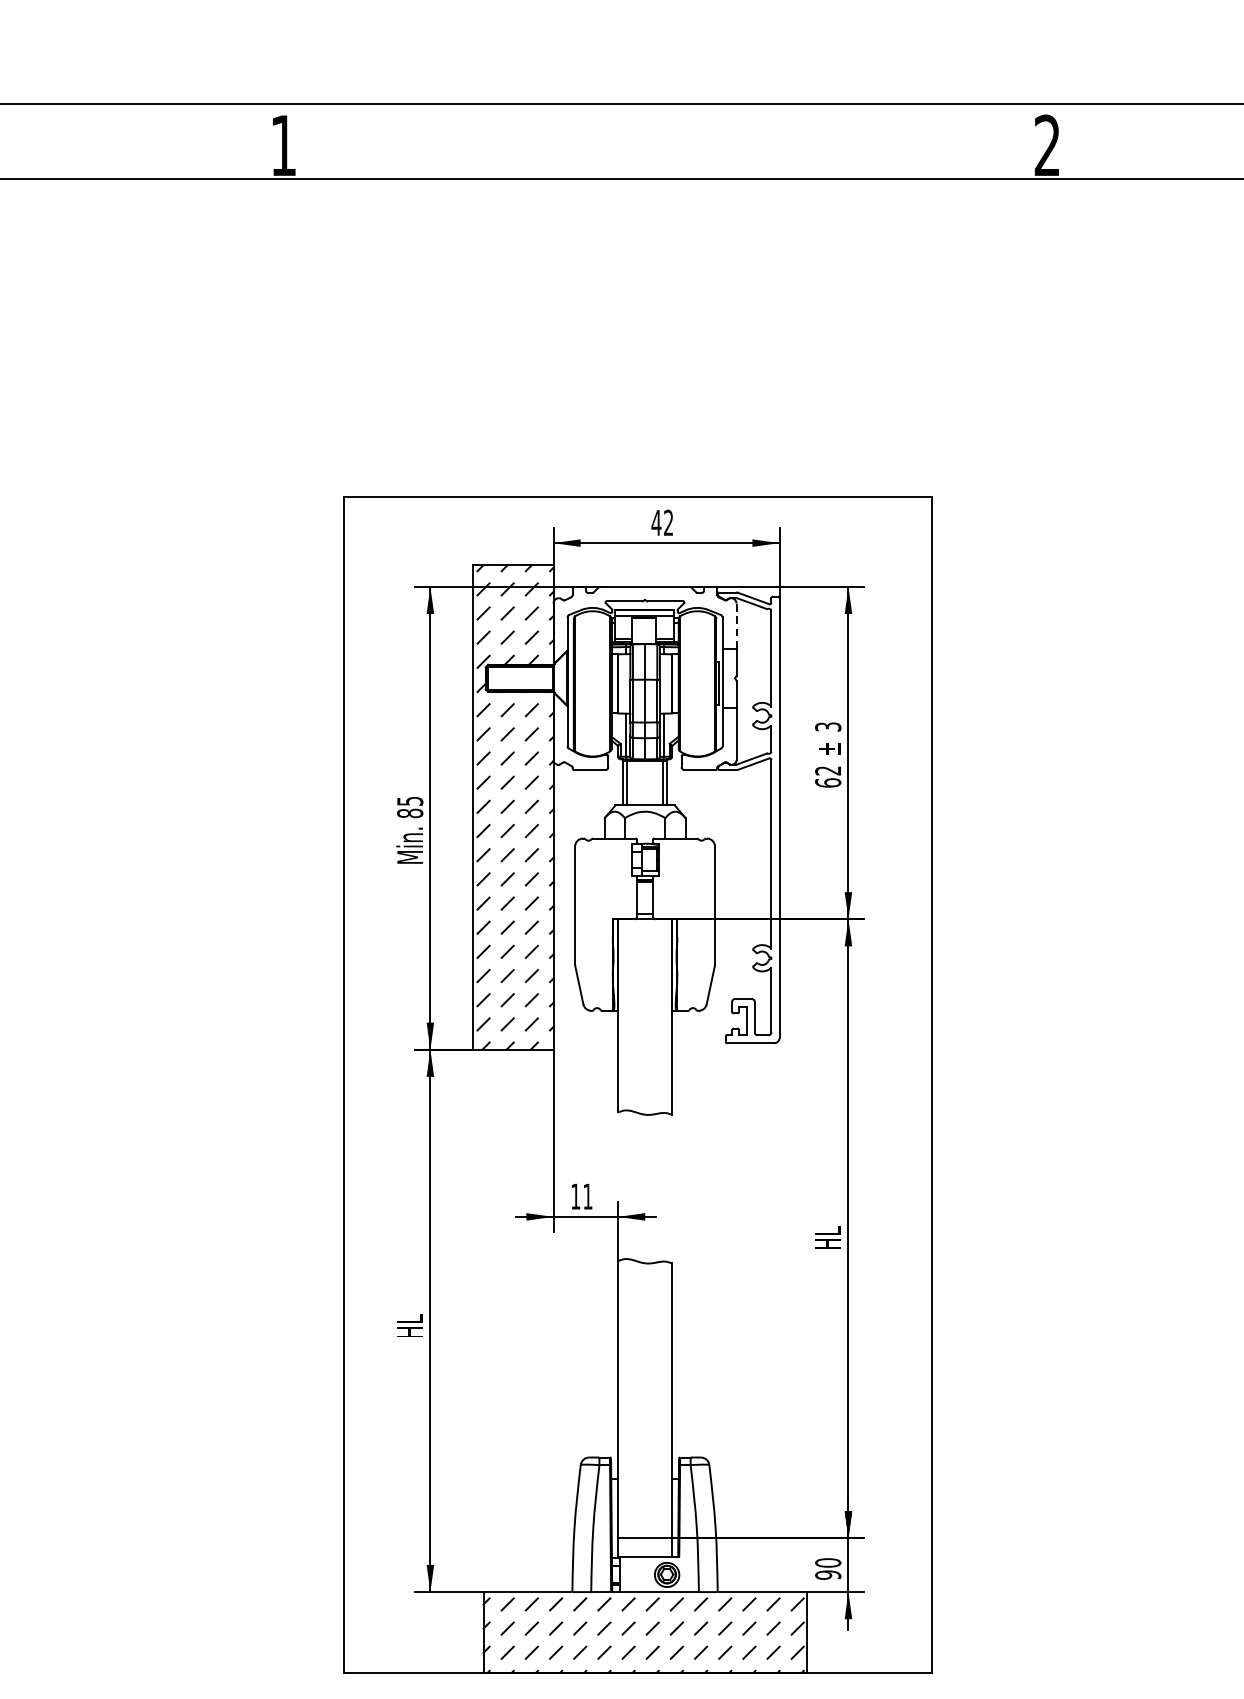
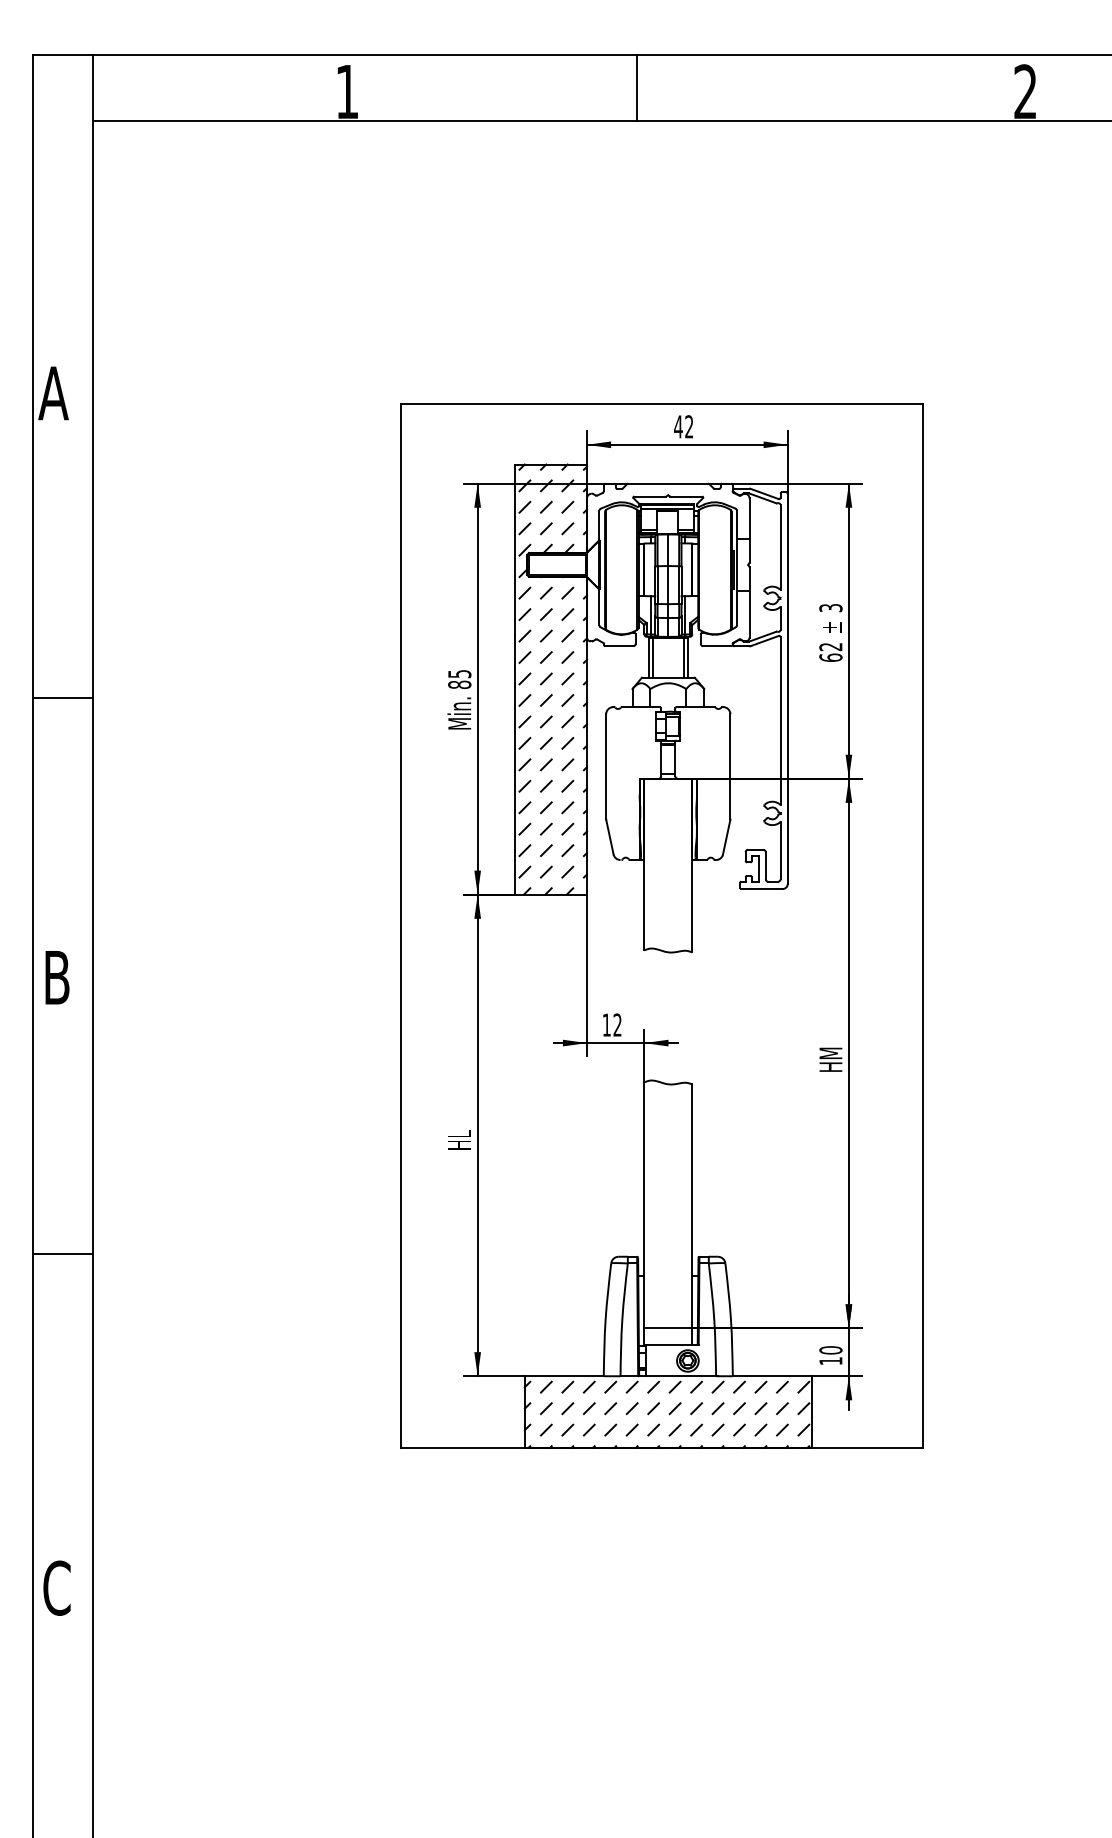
line: (610, 141) -> (637, 88), added
line: (736, 626) -> (749, 518), dashed -> solid
text: (587, 1195) -> (617, 1024), 11 -> 12
text: (827, 1235) -> (830, 1059), HL -> HM
text: (827, 1575) -> (830, 1361), 90 -> 10

